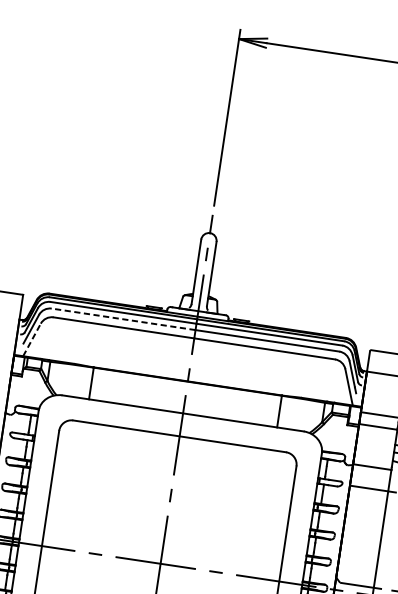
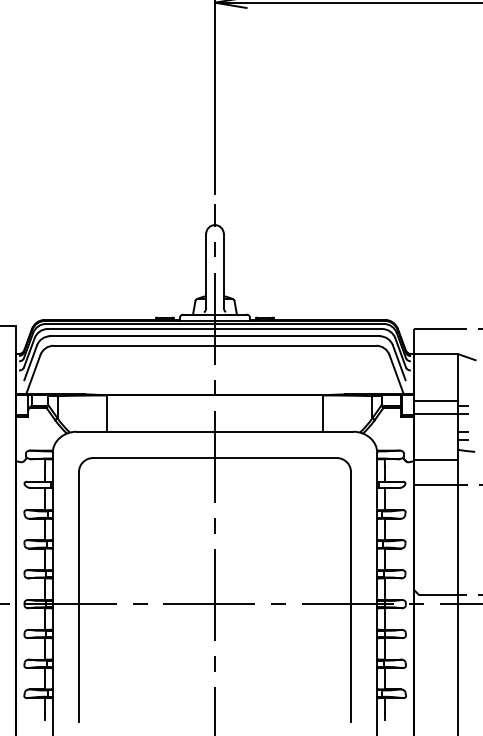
line: (123, 319) -> (132, 336), dashed -> solid
line: (32, 339) -> (33, 374), dashed -> solid

